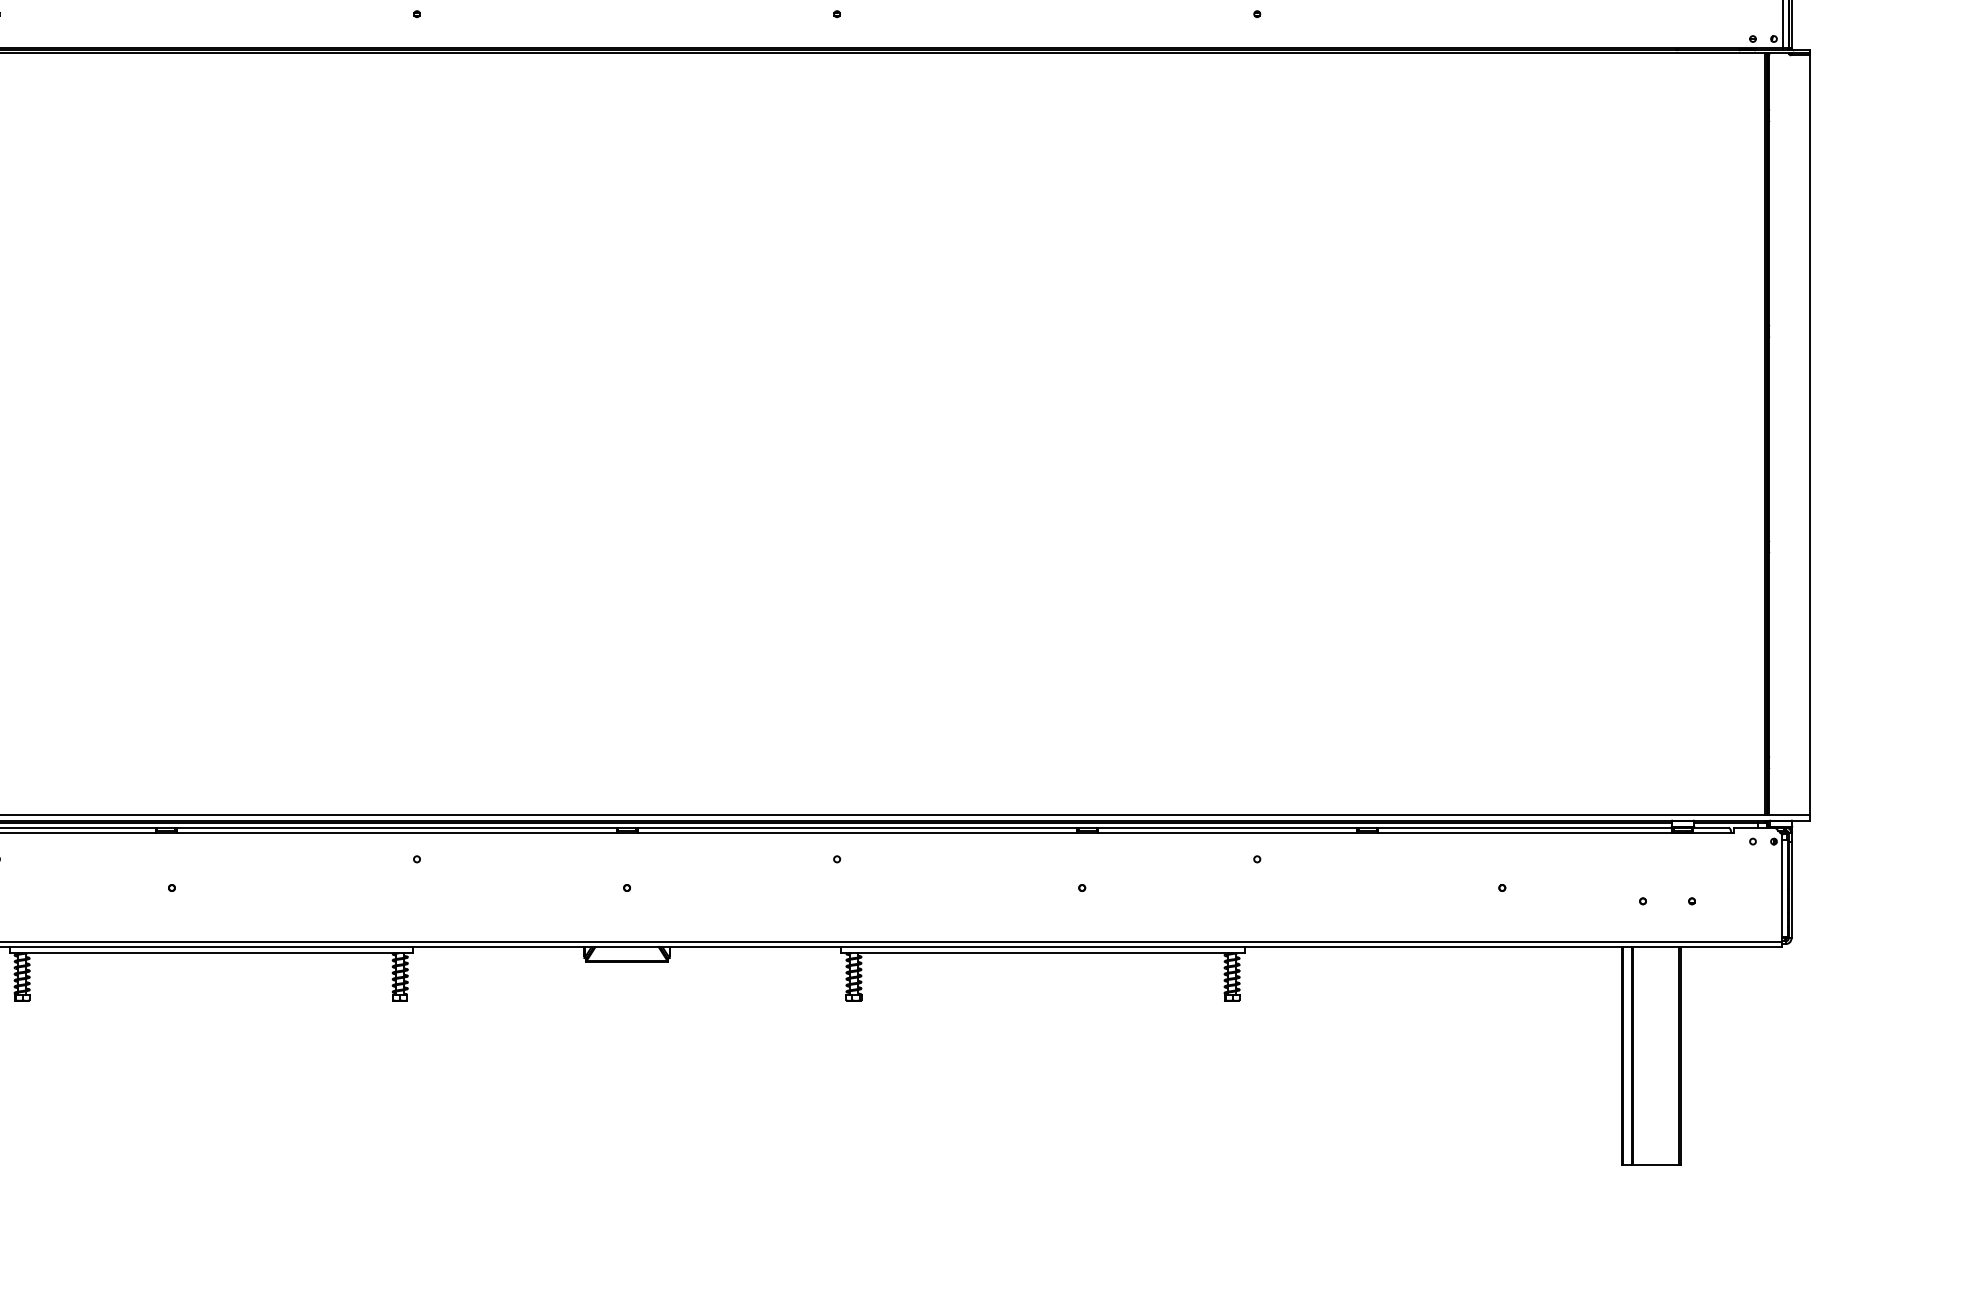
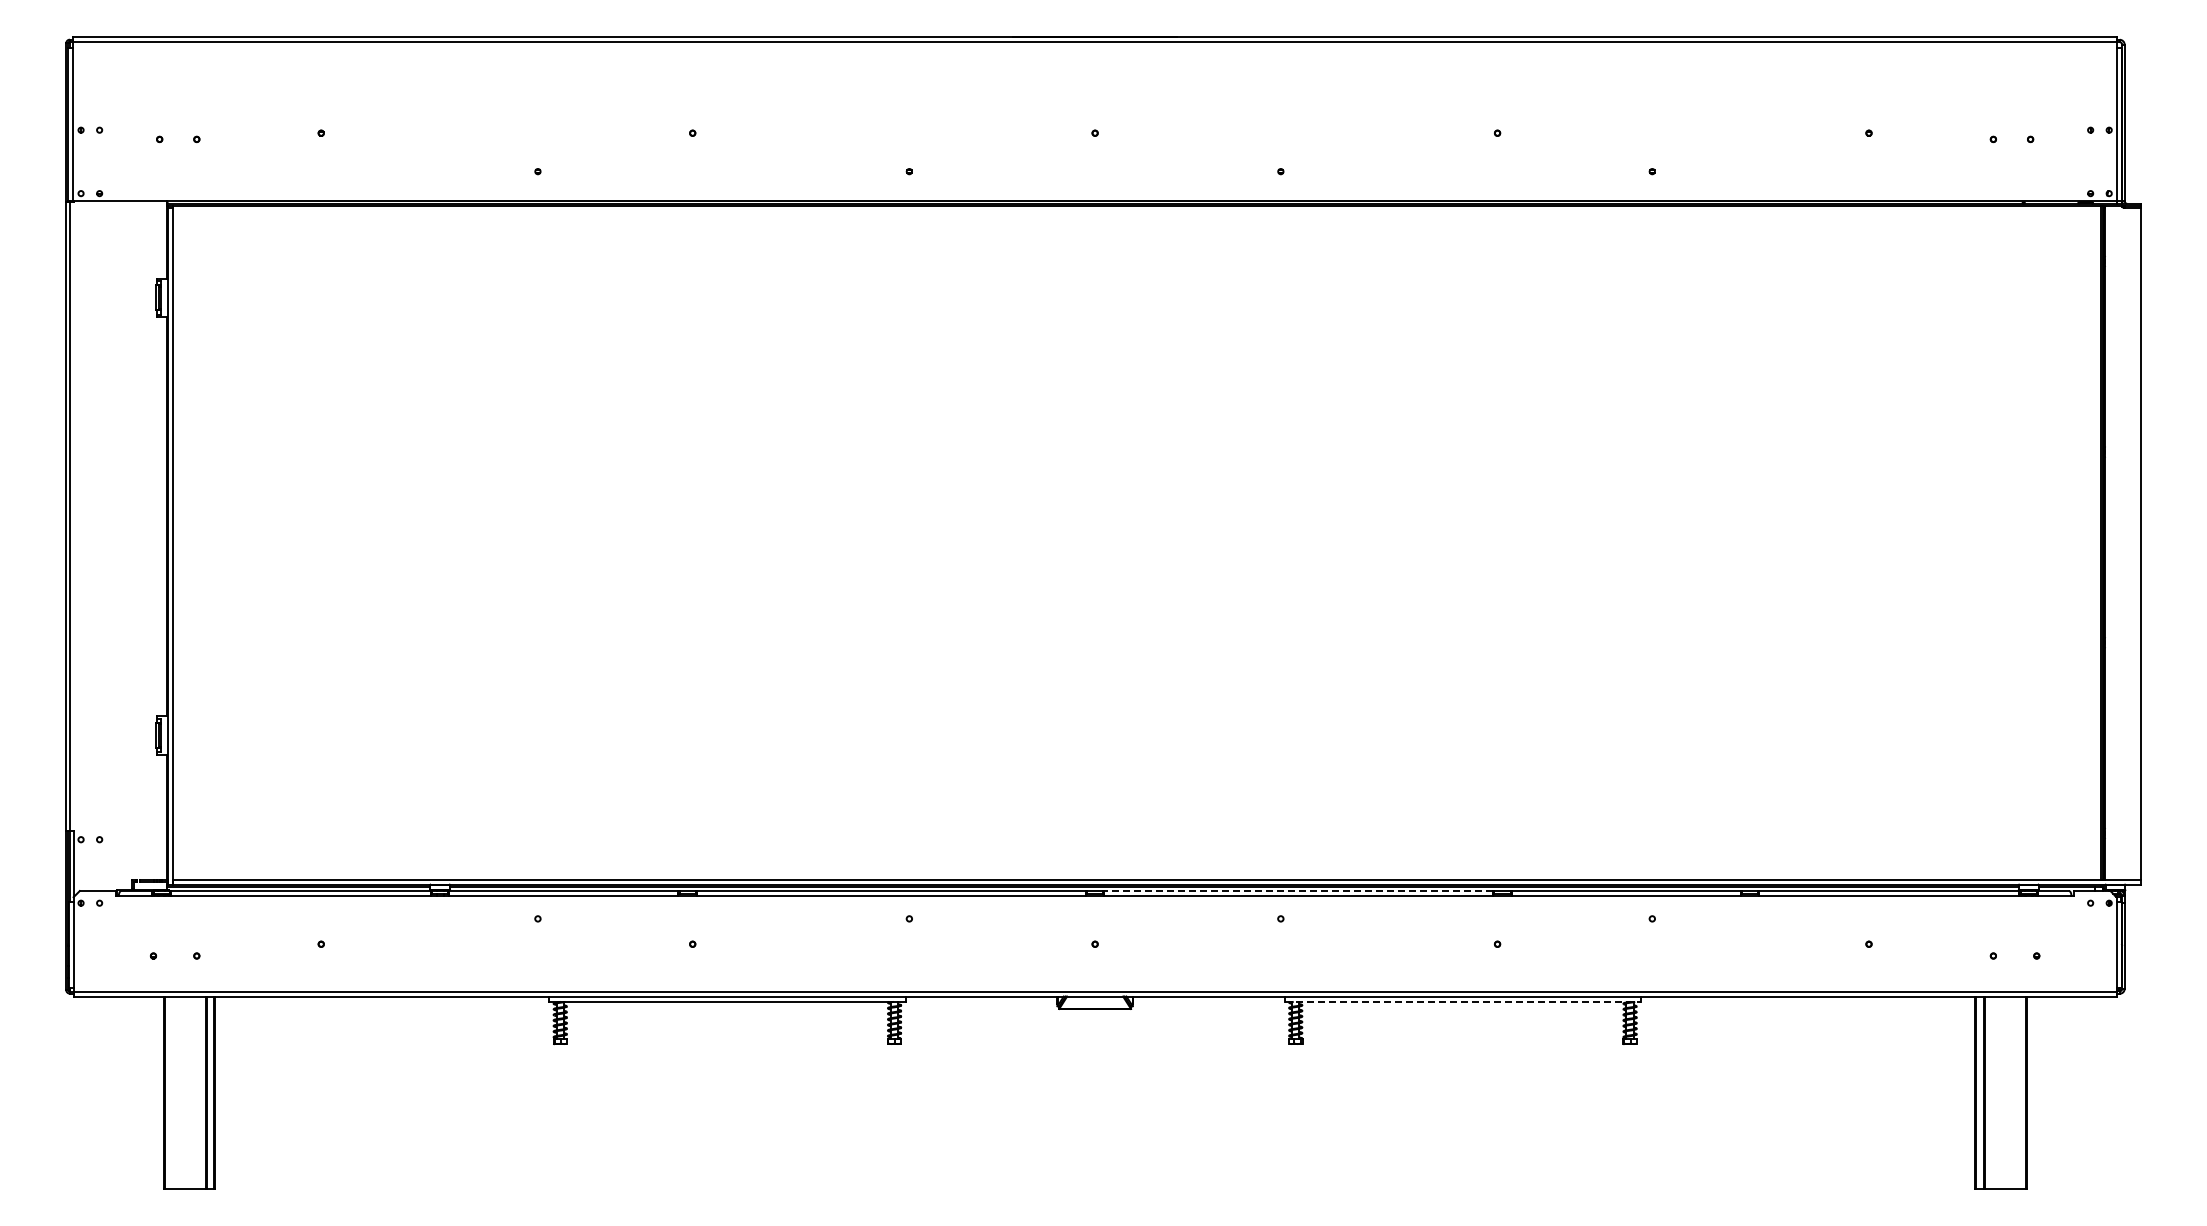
line: (857, 828) -> (1298, 891), solid -> dashed
line: (1043, 952) -> (1463, 1001), solid -> dashed

